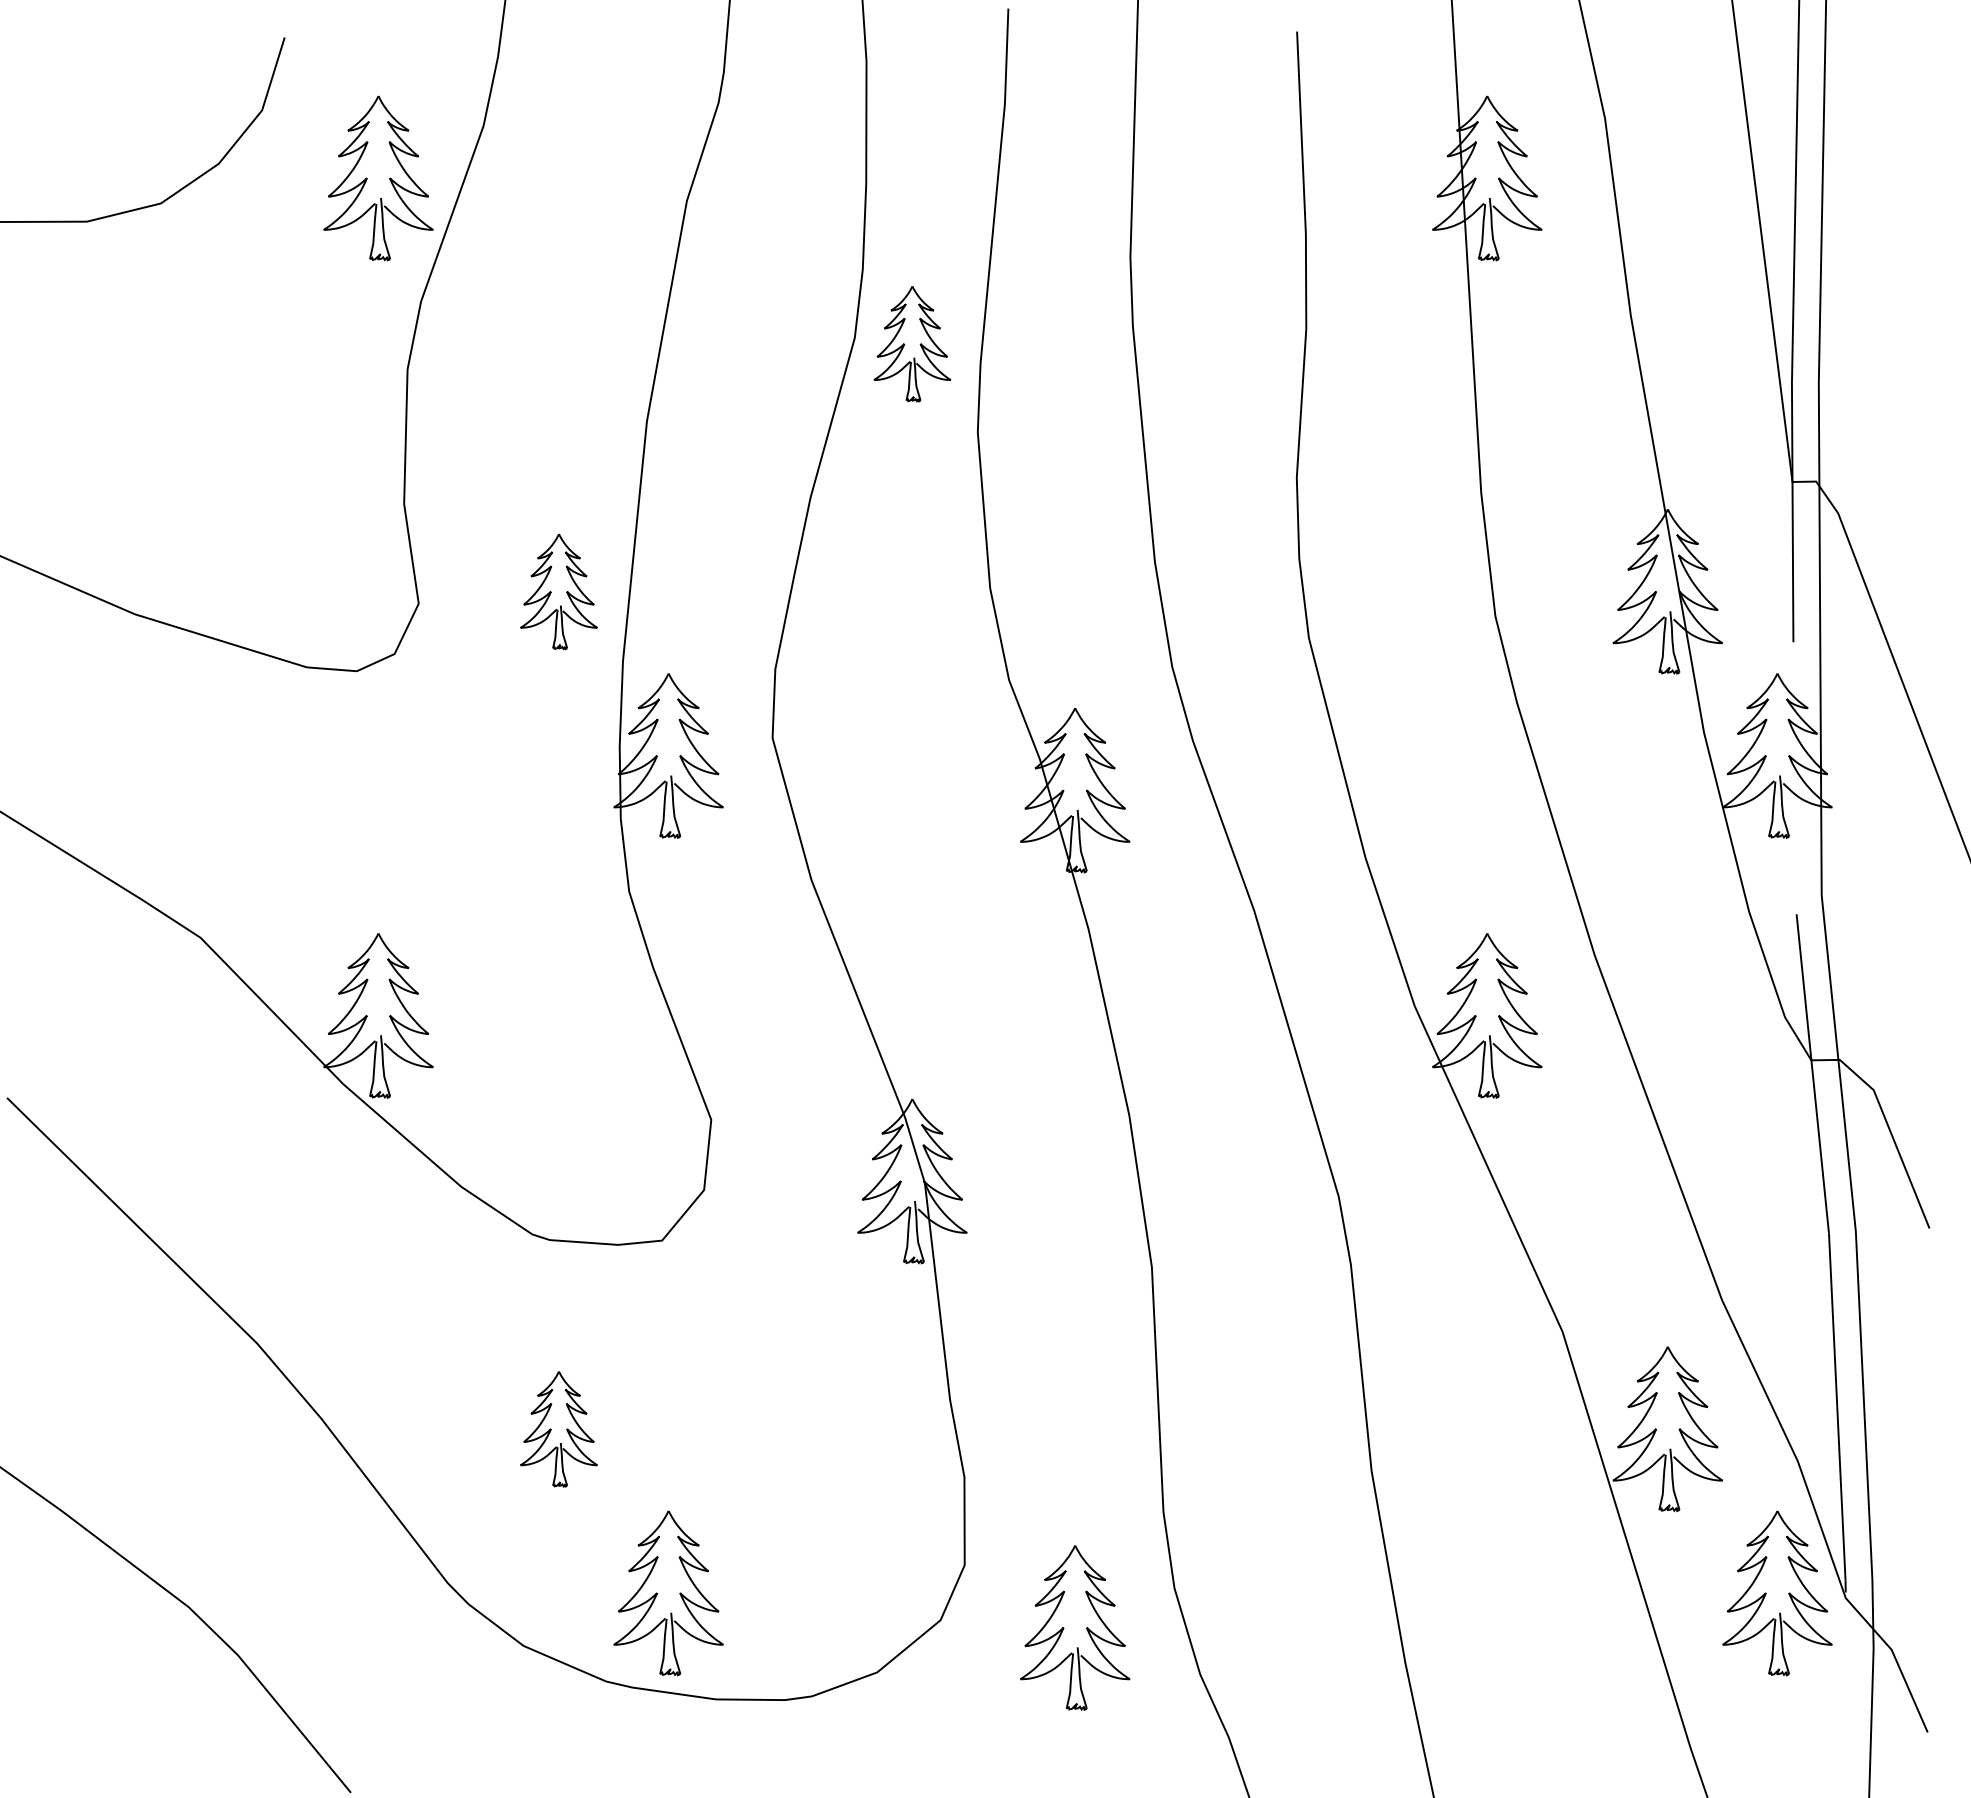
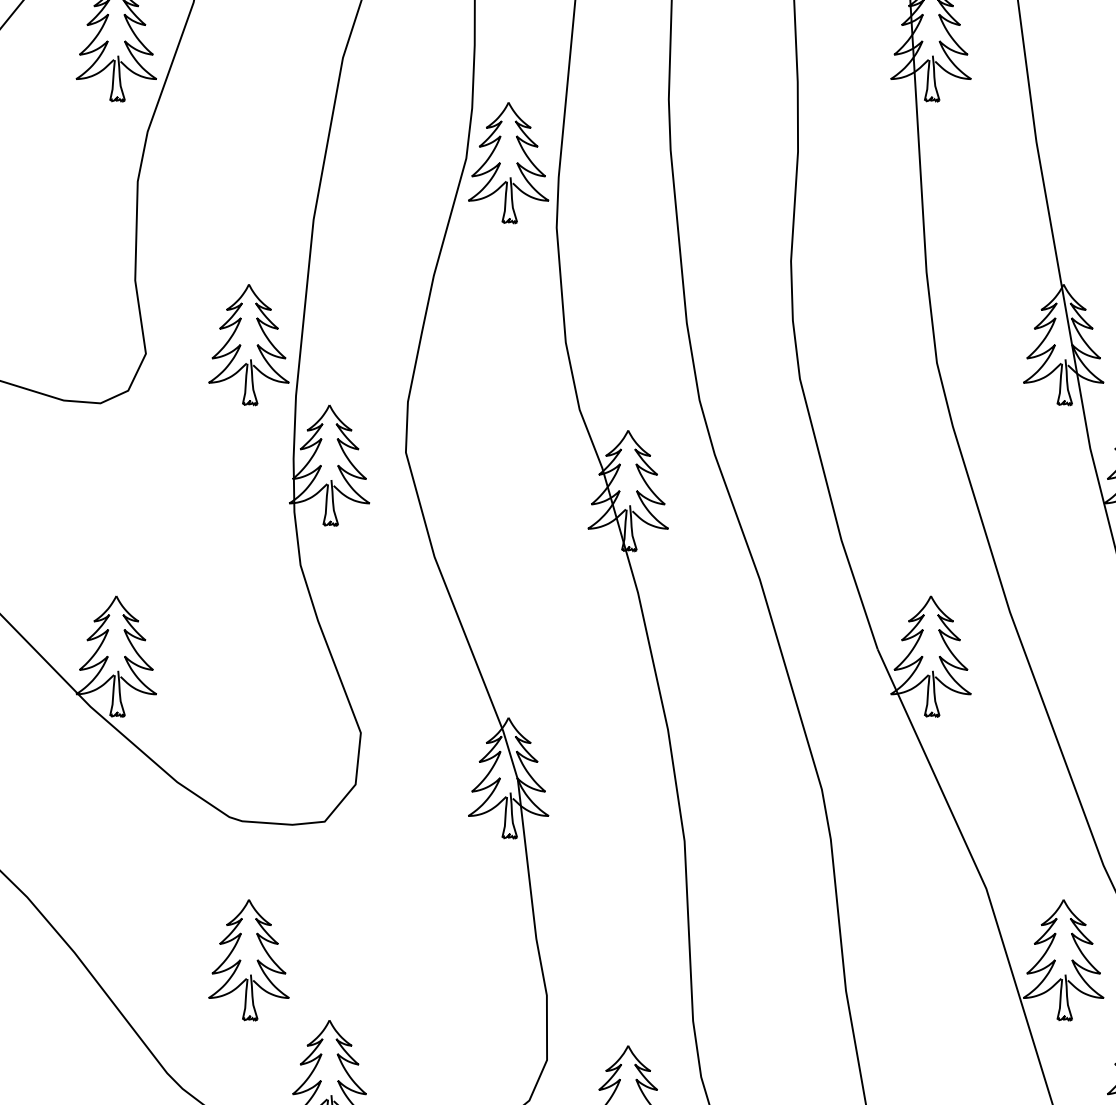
part: (912, 343) -> (508, 162), size x1.43
part: (558, 591) -> (248, 344), size x1.43
part: (558, 1429) -> (248, 960), size x1.43

